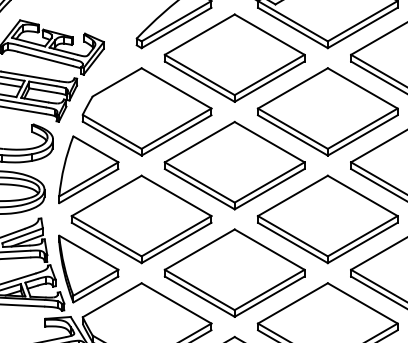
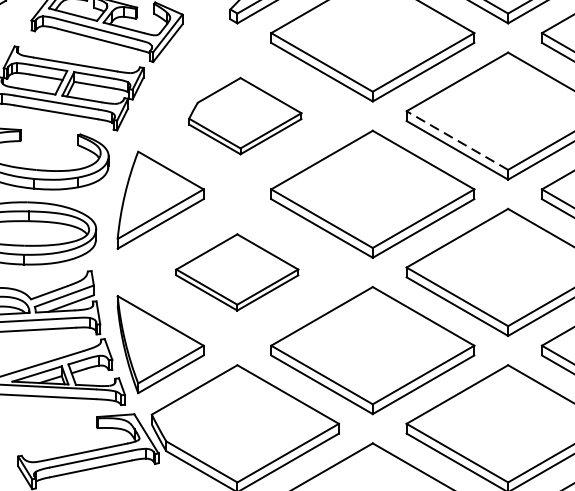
part: (146, 111) -> (244, 115), size x0.6
line: (292, 128) -> (456, 140), solid -> dashed
part: (141, 219) -> (237, 272), size x0.6

